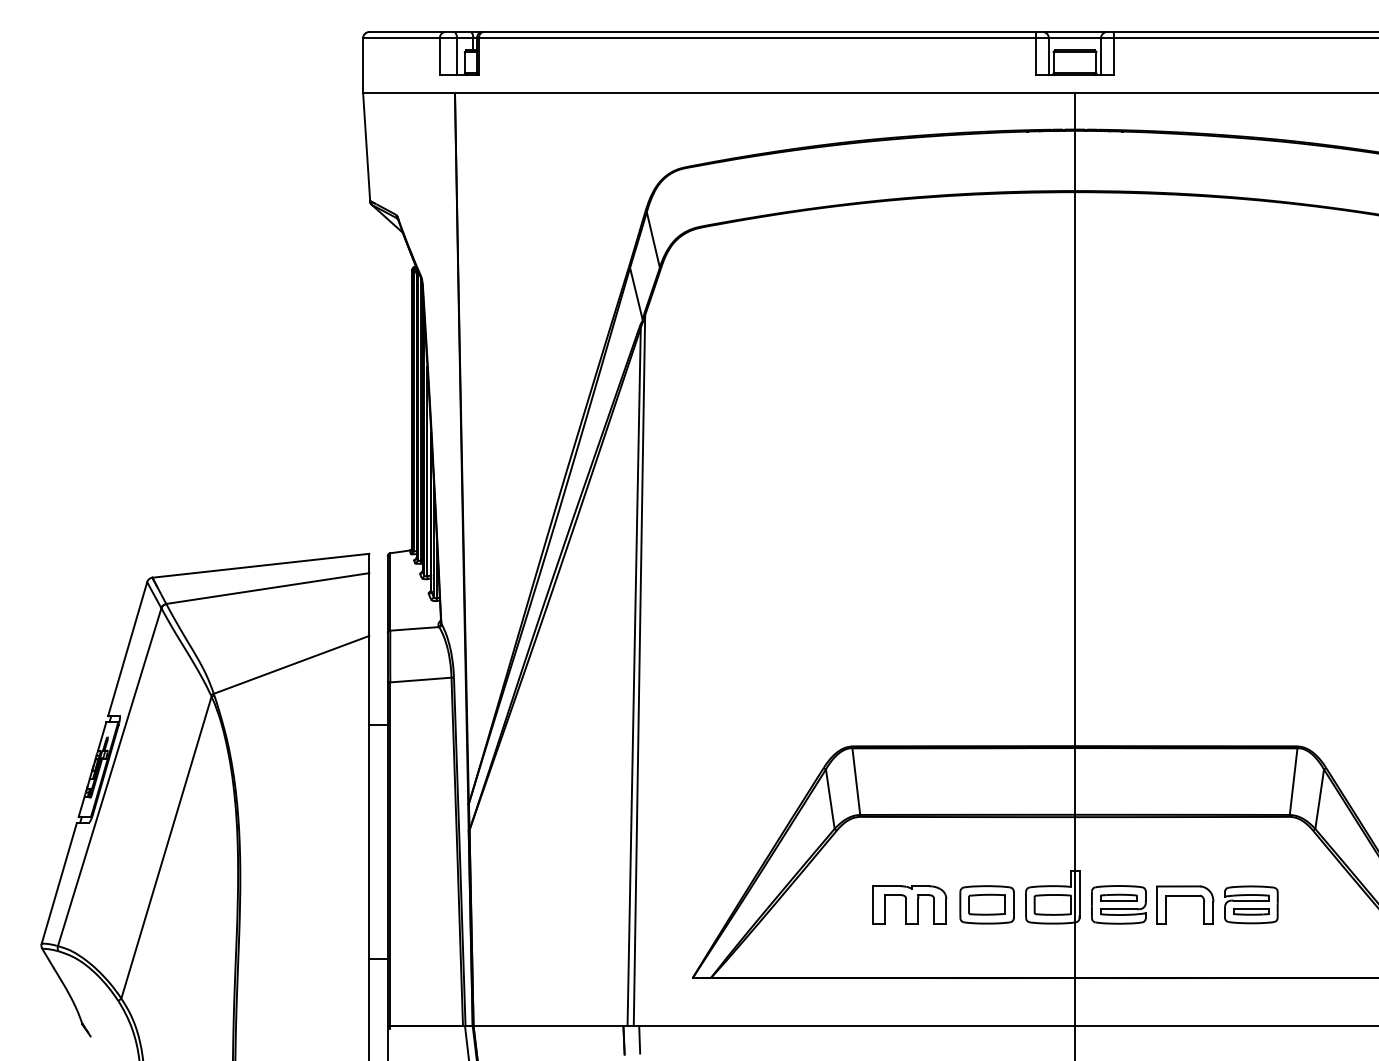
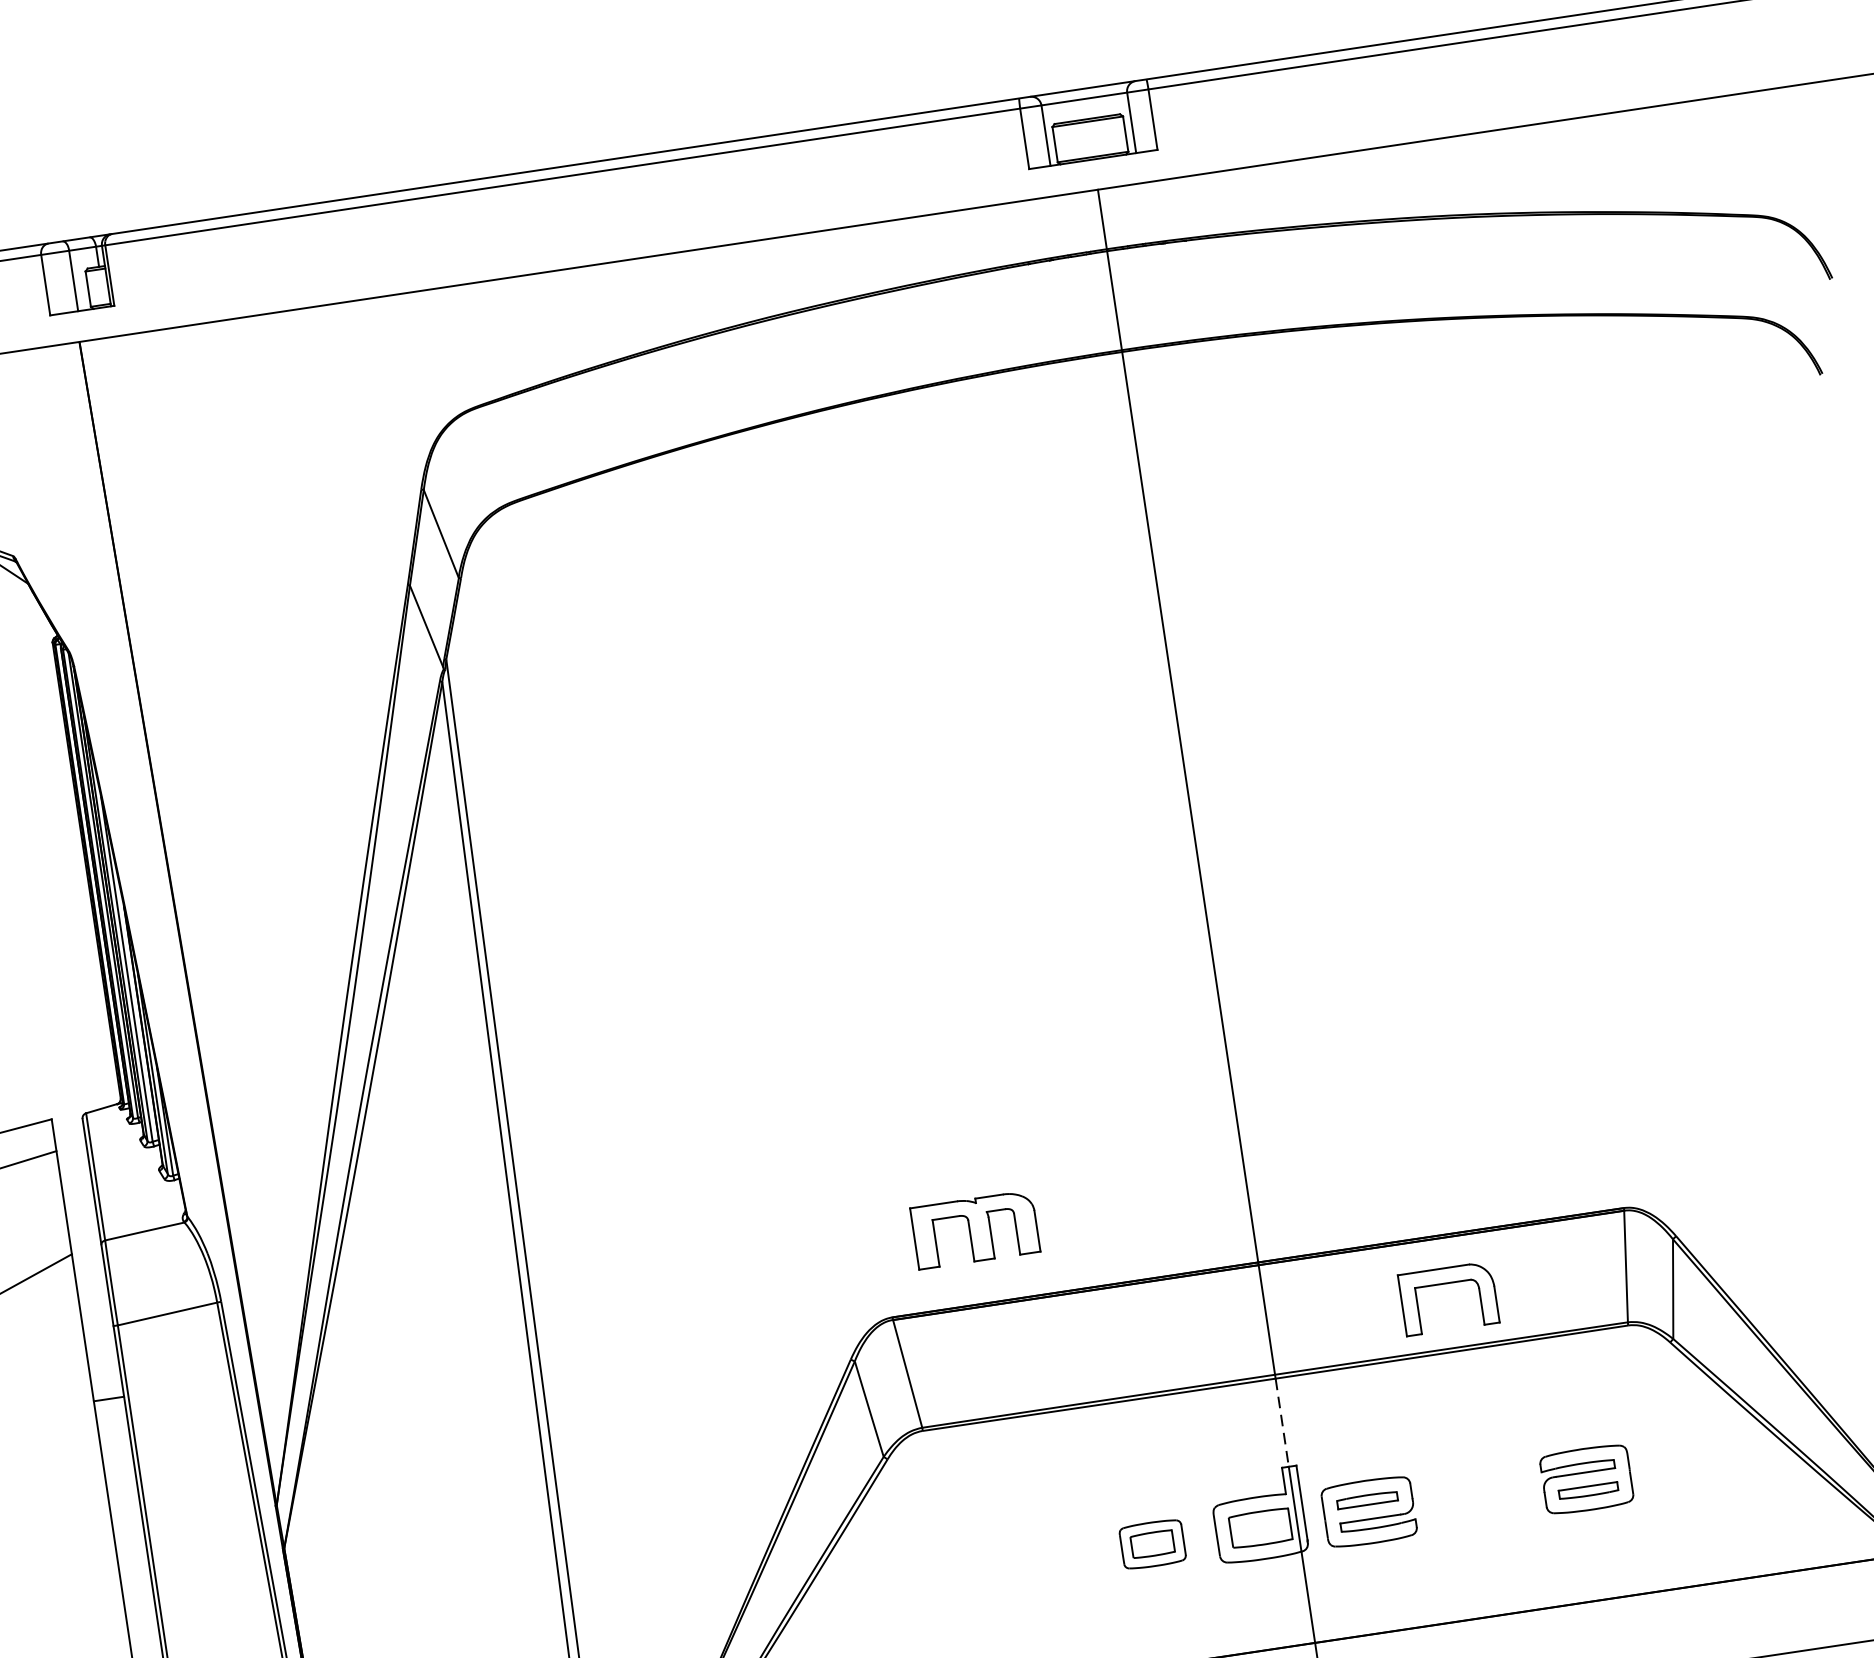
line: (1075, 843) -> (1282, 1421), solid -> dashed
part: (1185, 896) -> (1447, 1284), moved
part: (909, 904) -> (975, 1229), moved
part: (986, 904) -> (1151, 1543), size x0.7

